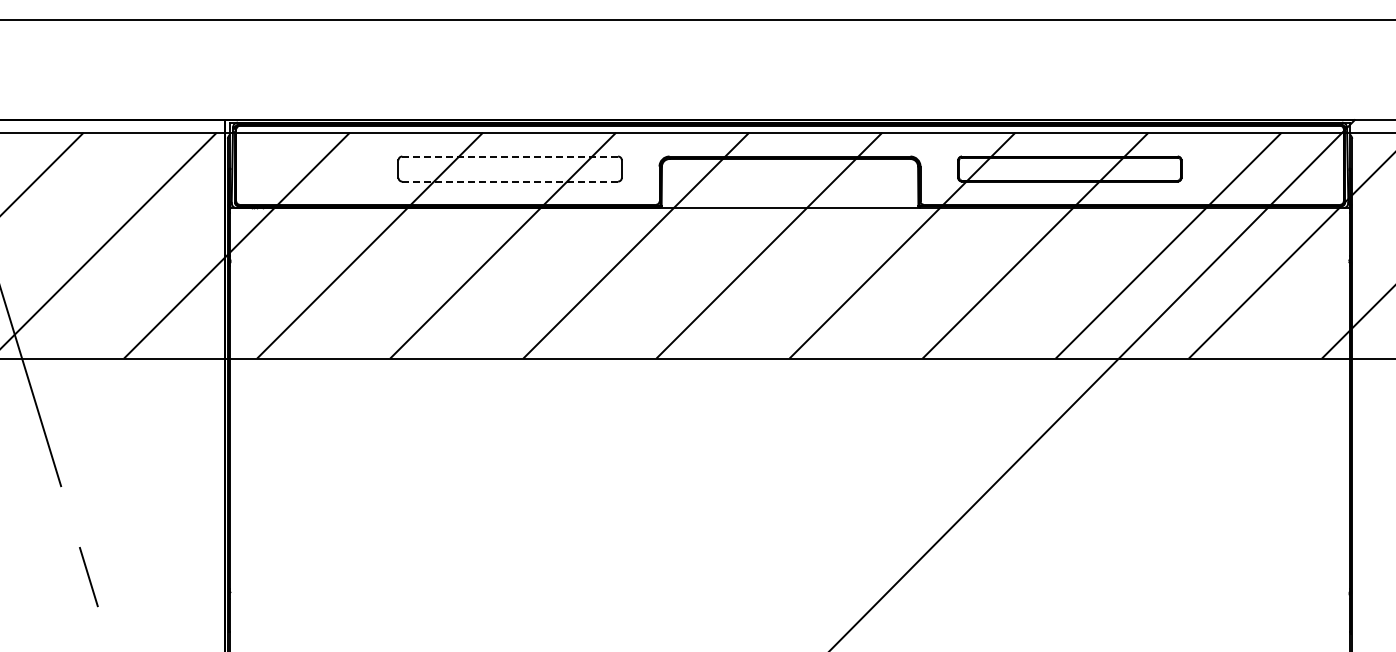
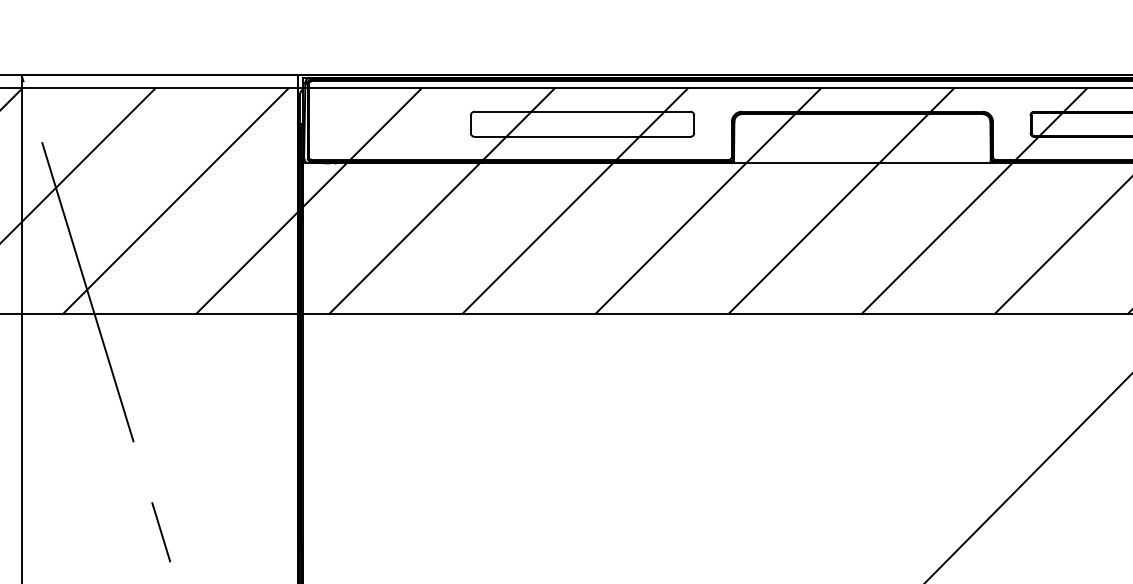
line: (510, 156) -> (582, 111), dashed -> solid
line: (510, 181) -> (582, 136), dashed -> solid

